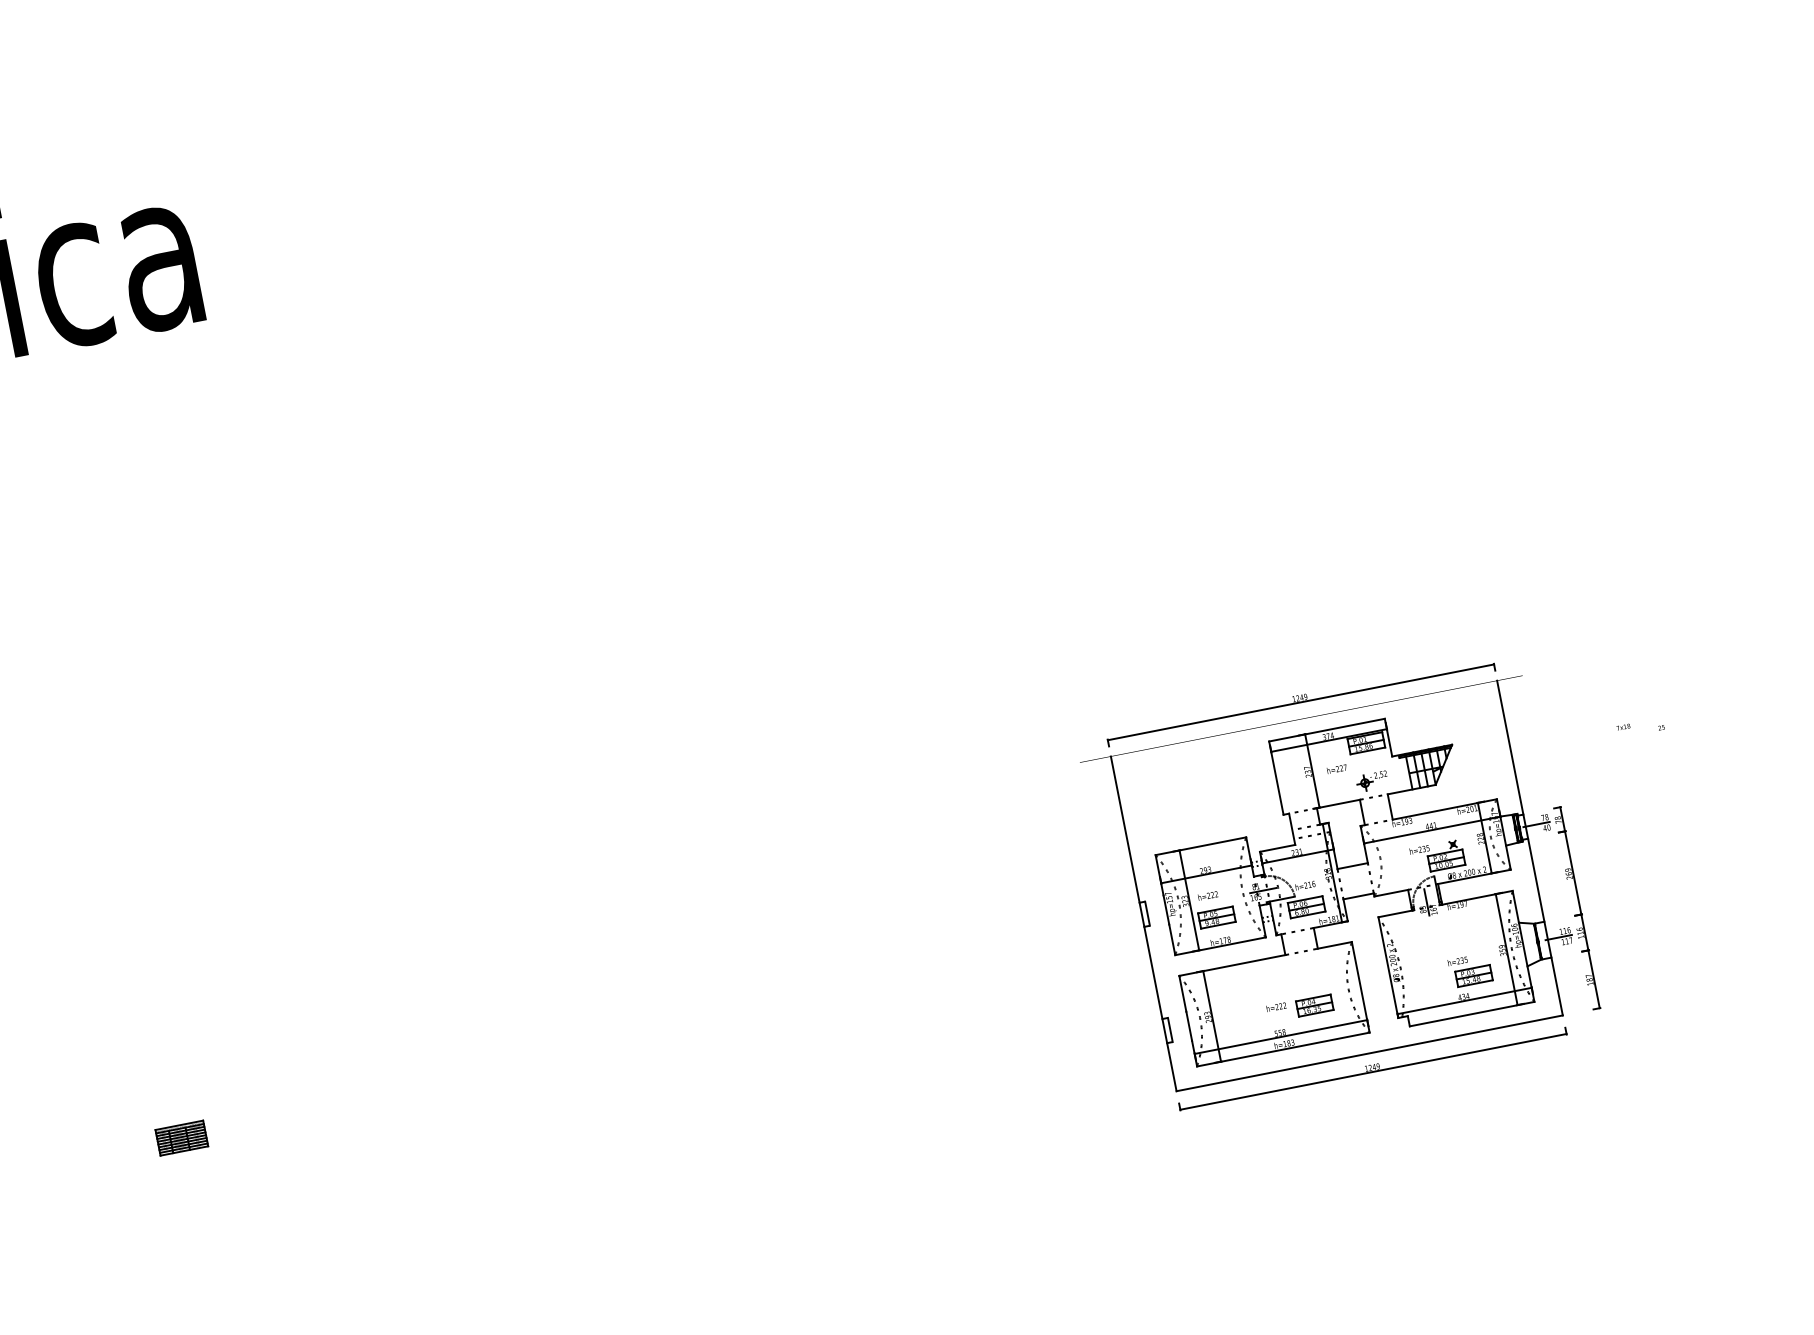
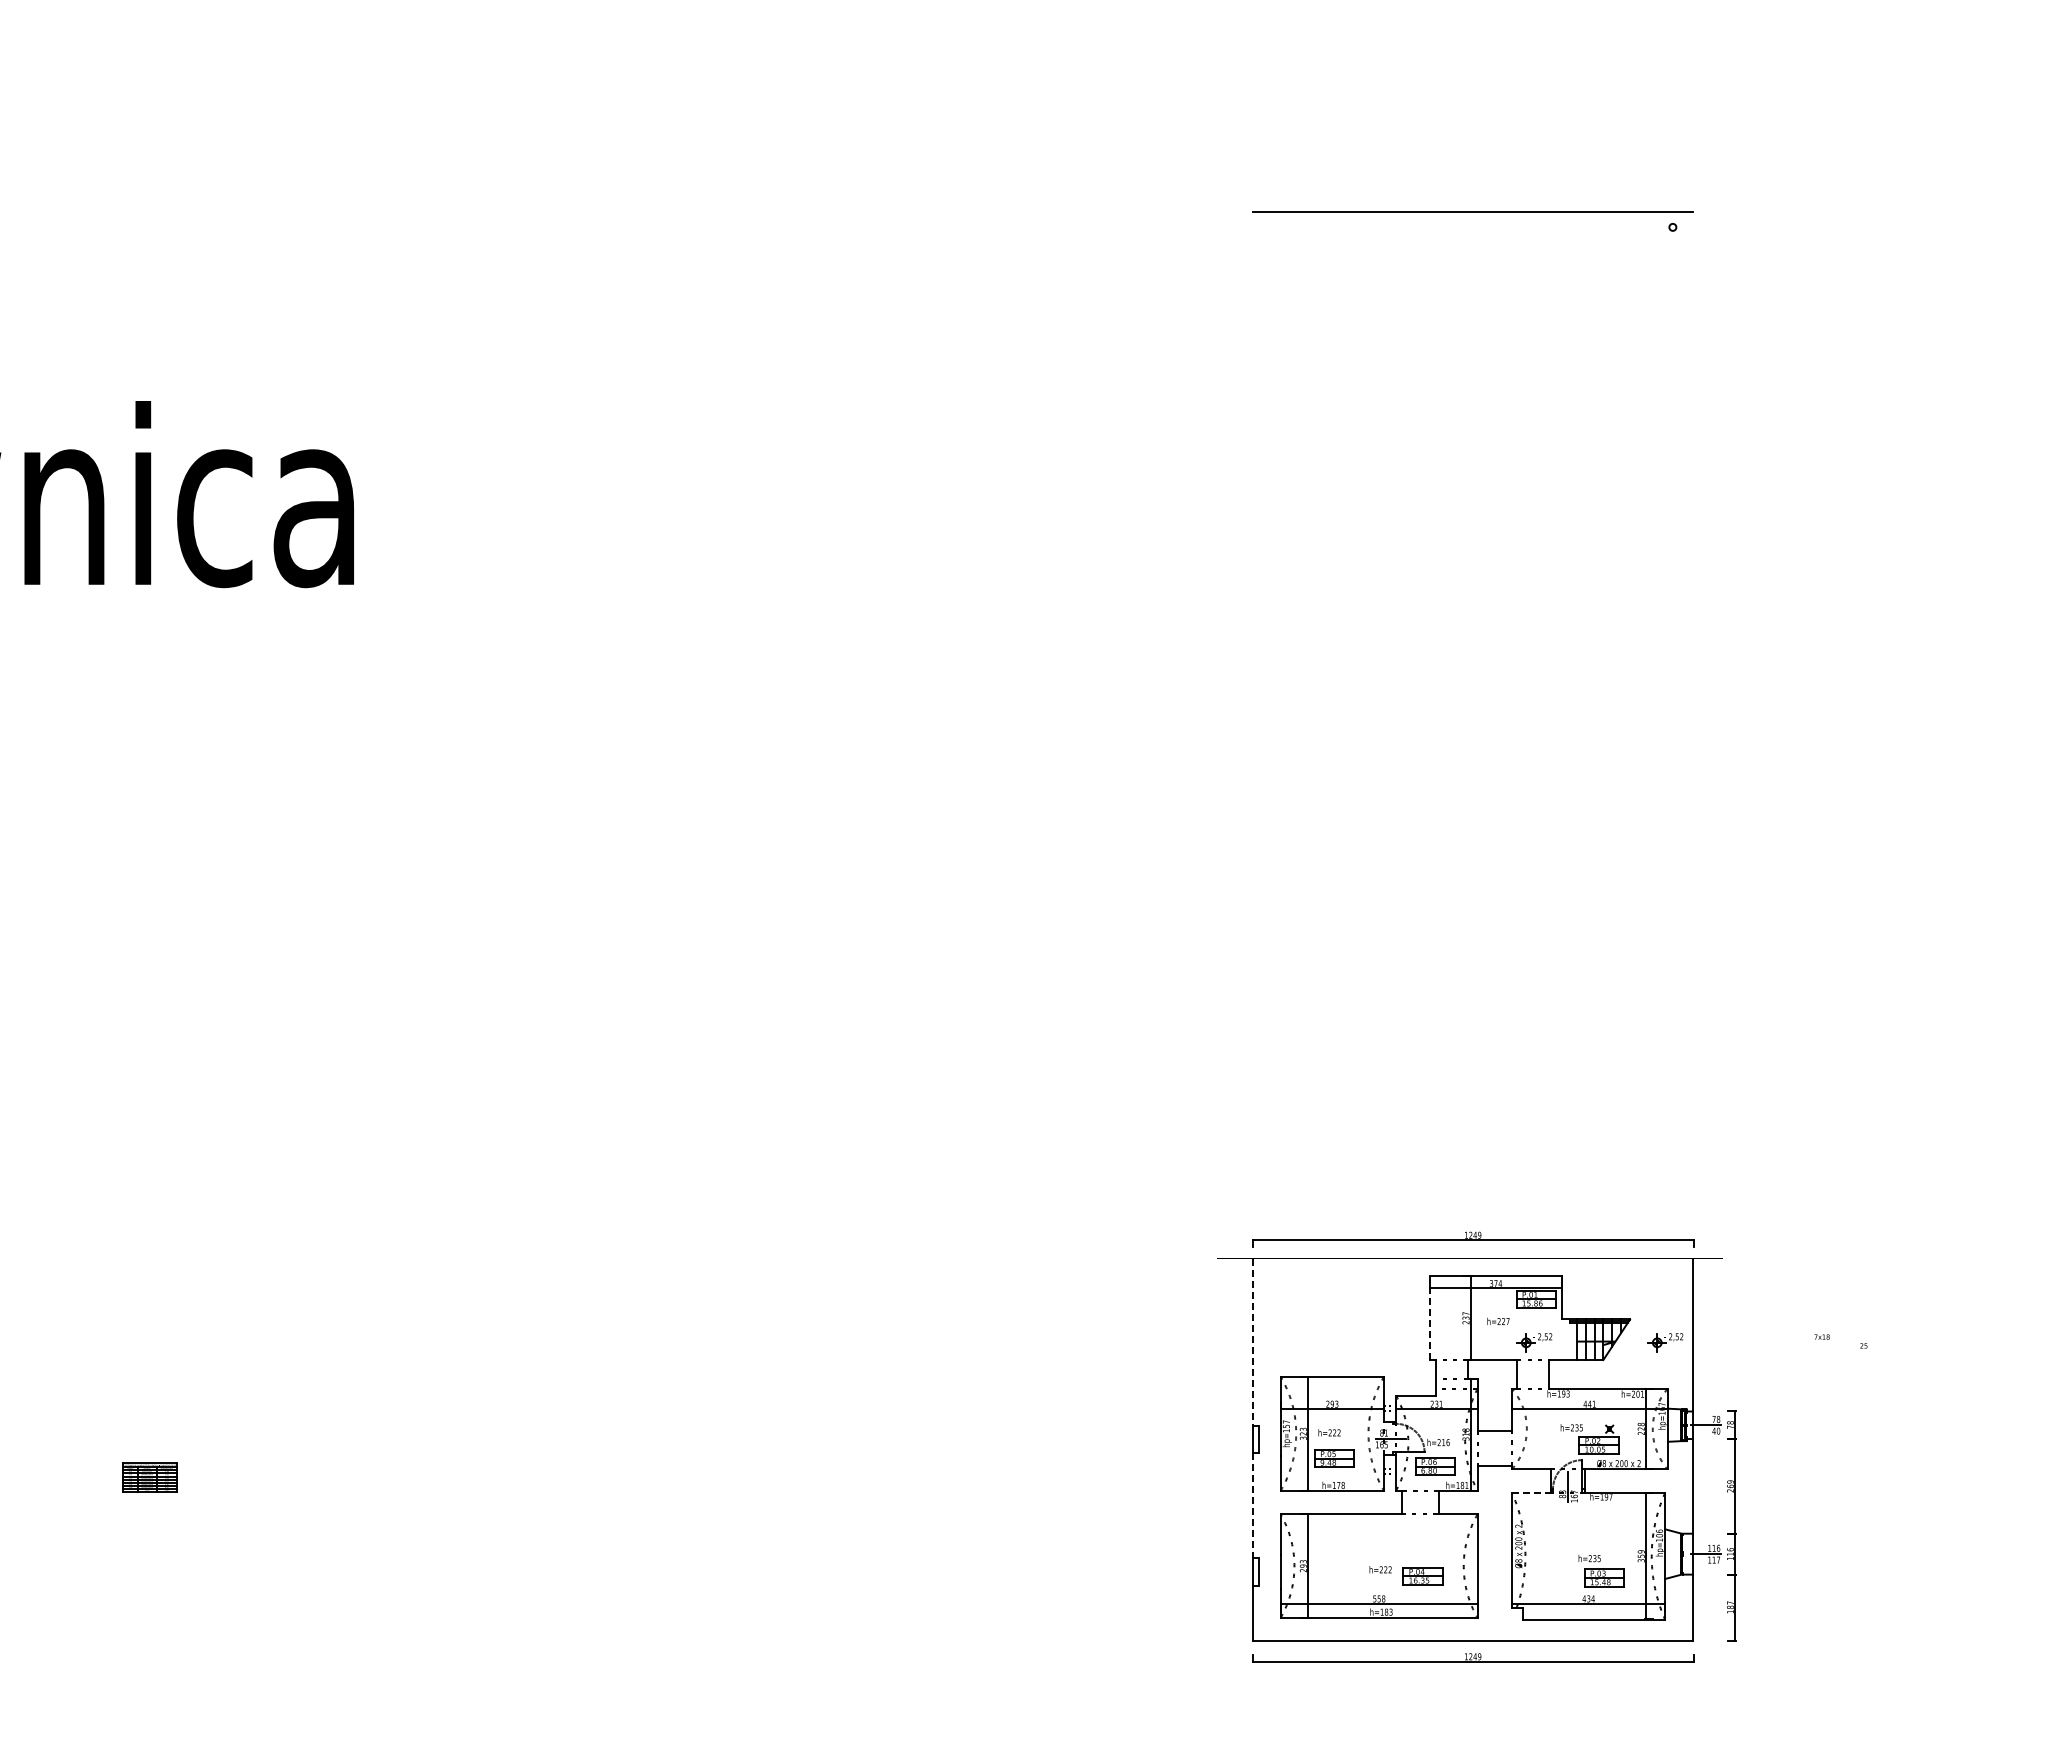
part: (1487, 758) -> (1665, 1342), added
line: (1276, 778) -> (1429, 1318), solid -> dashed
line: (1125, 829) -> (1252, 1342), solid -> dashed
line: (1395, 913) -> (1531, 1492), solid -> dashed
line: (1153, 972) -> (1252, 1505), solid -> dashed

